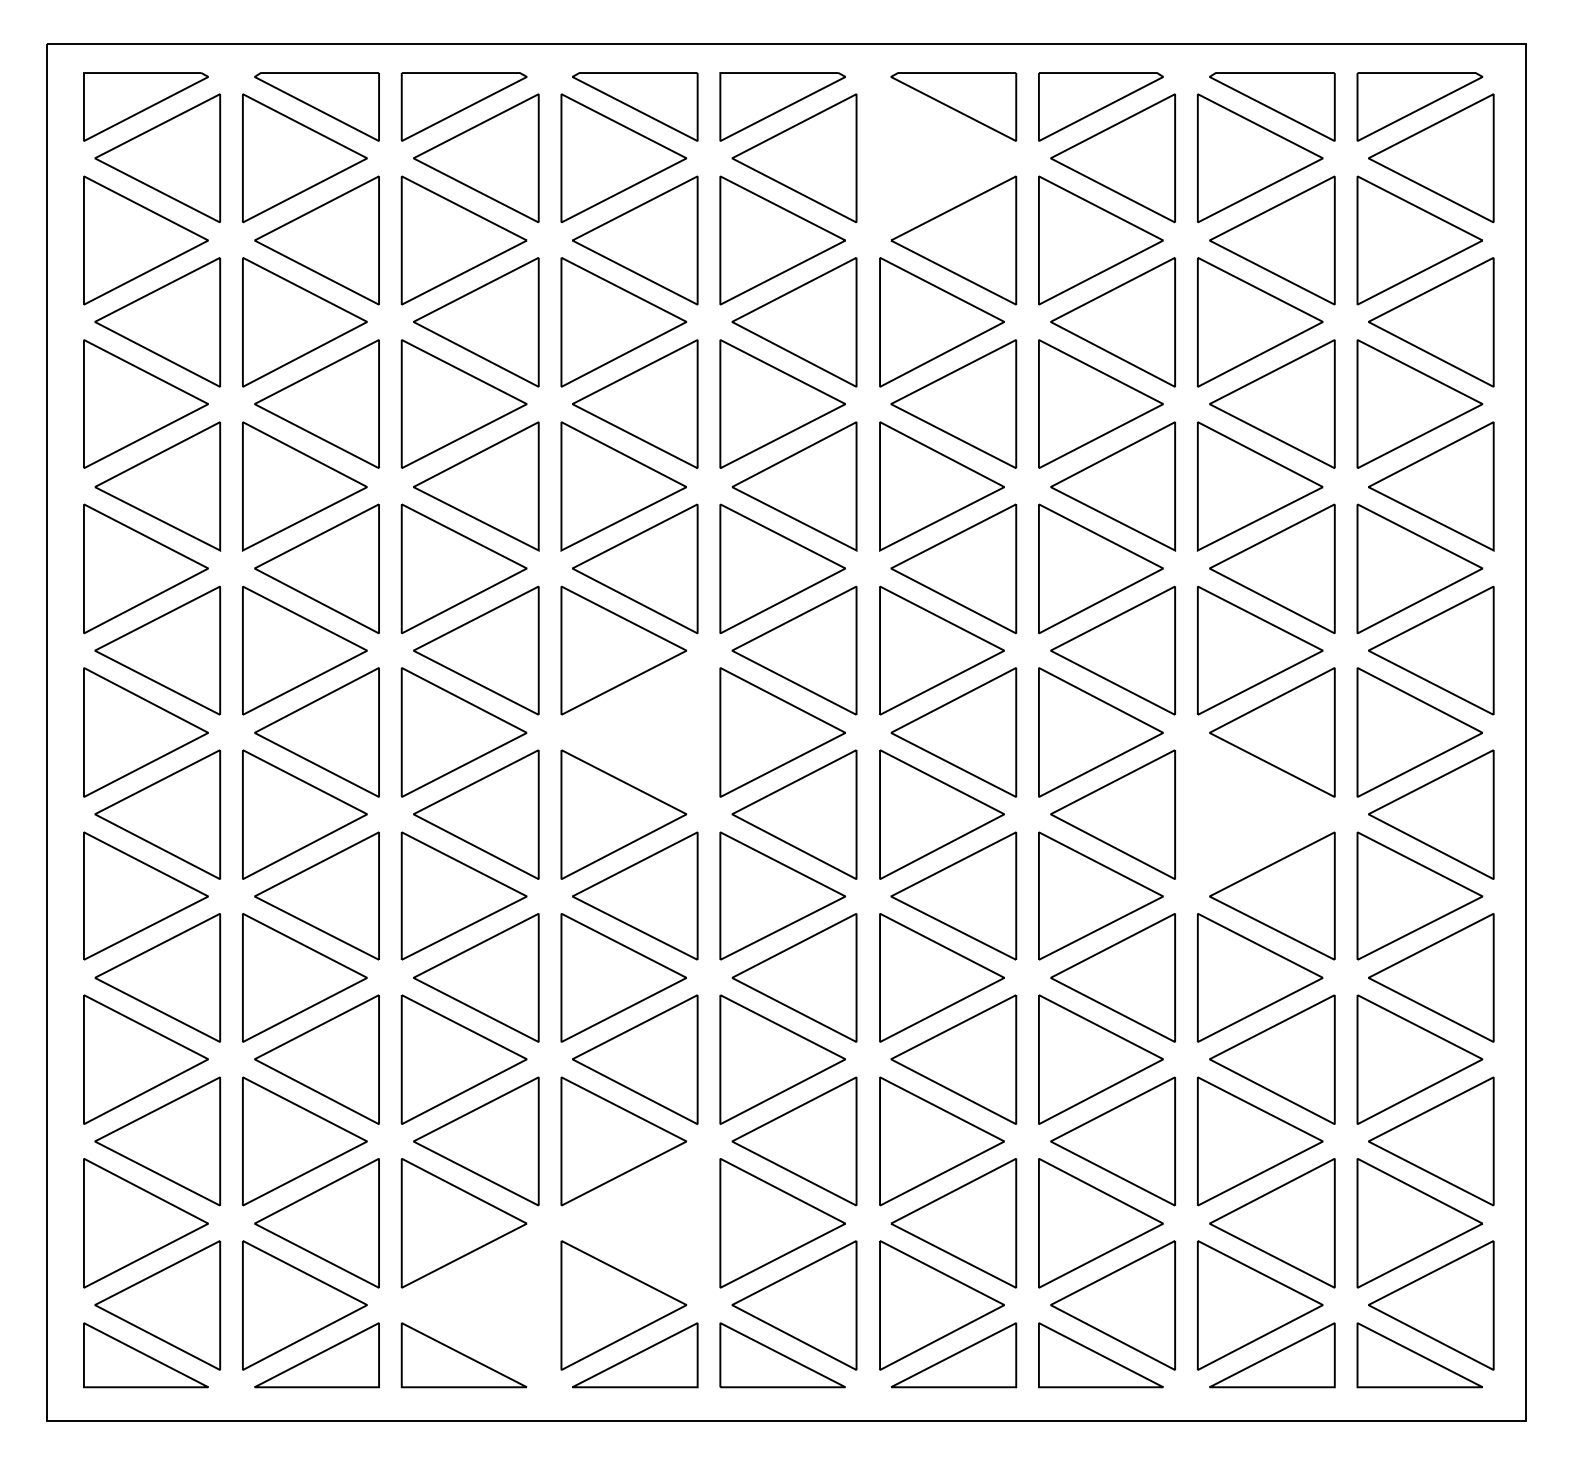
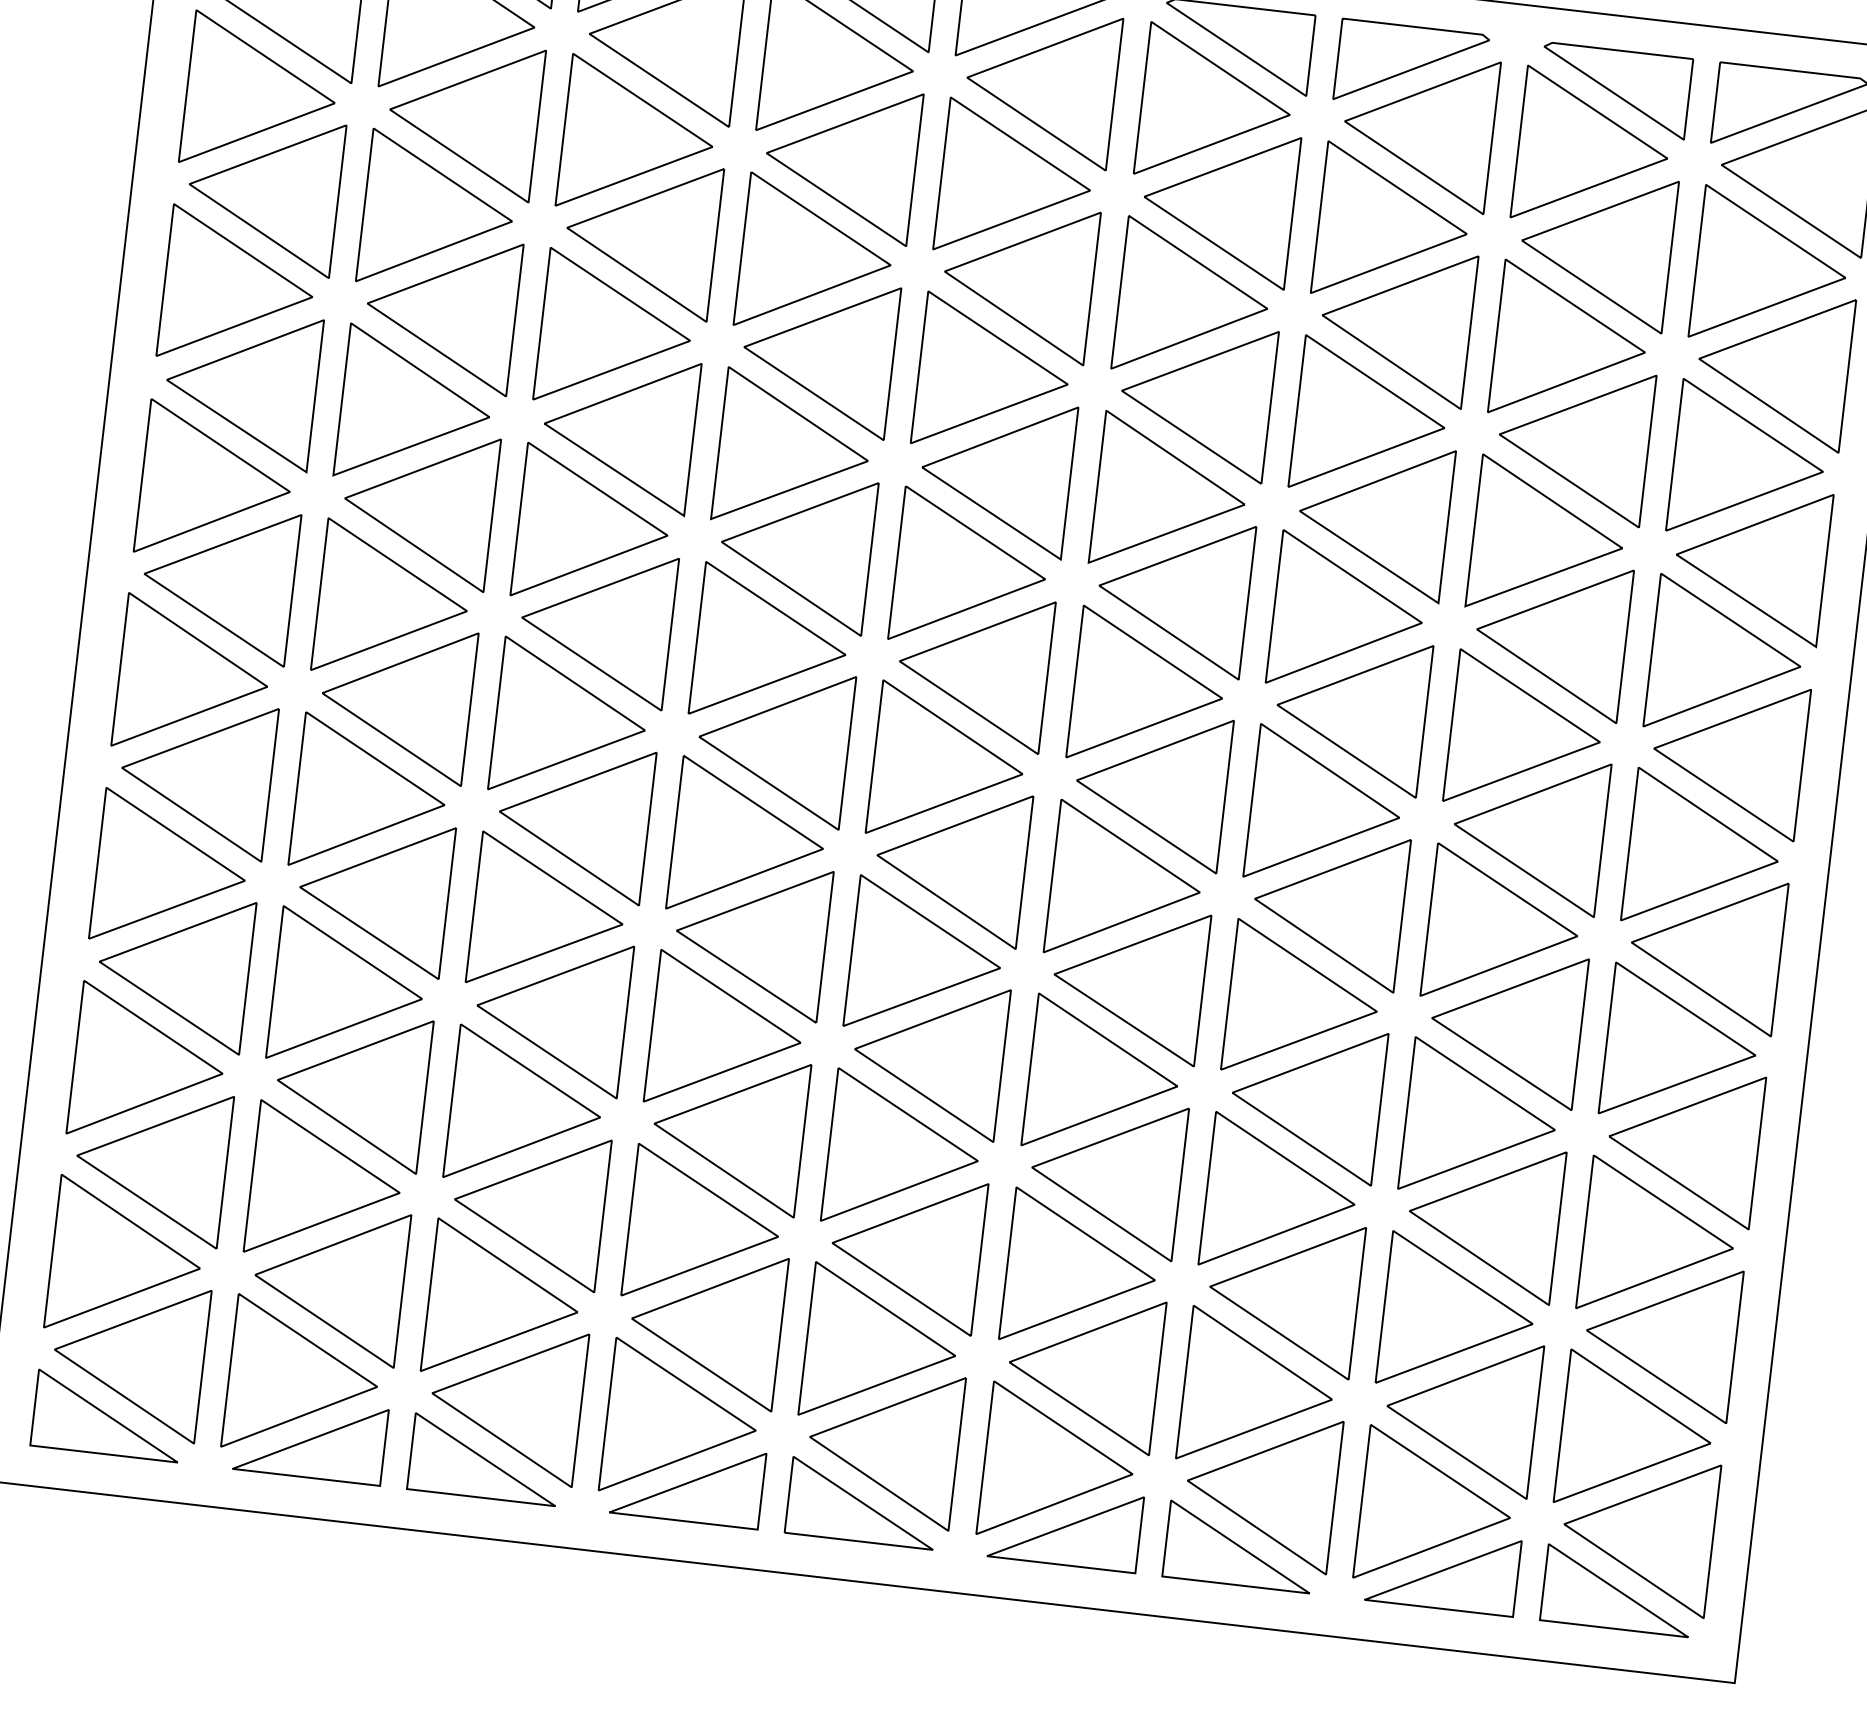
part: (941, 158) -> (1215, 106), added
part: (635, 732) -> (773, 744), added
part: (1260, 814) -> (1503, 927), added
part: (635, 1223) -> (706, 1326), added
part: (476, 1305) -> (506, 1402), added

